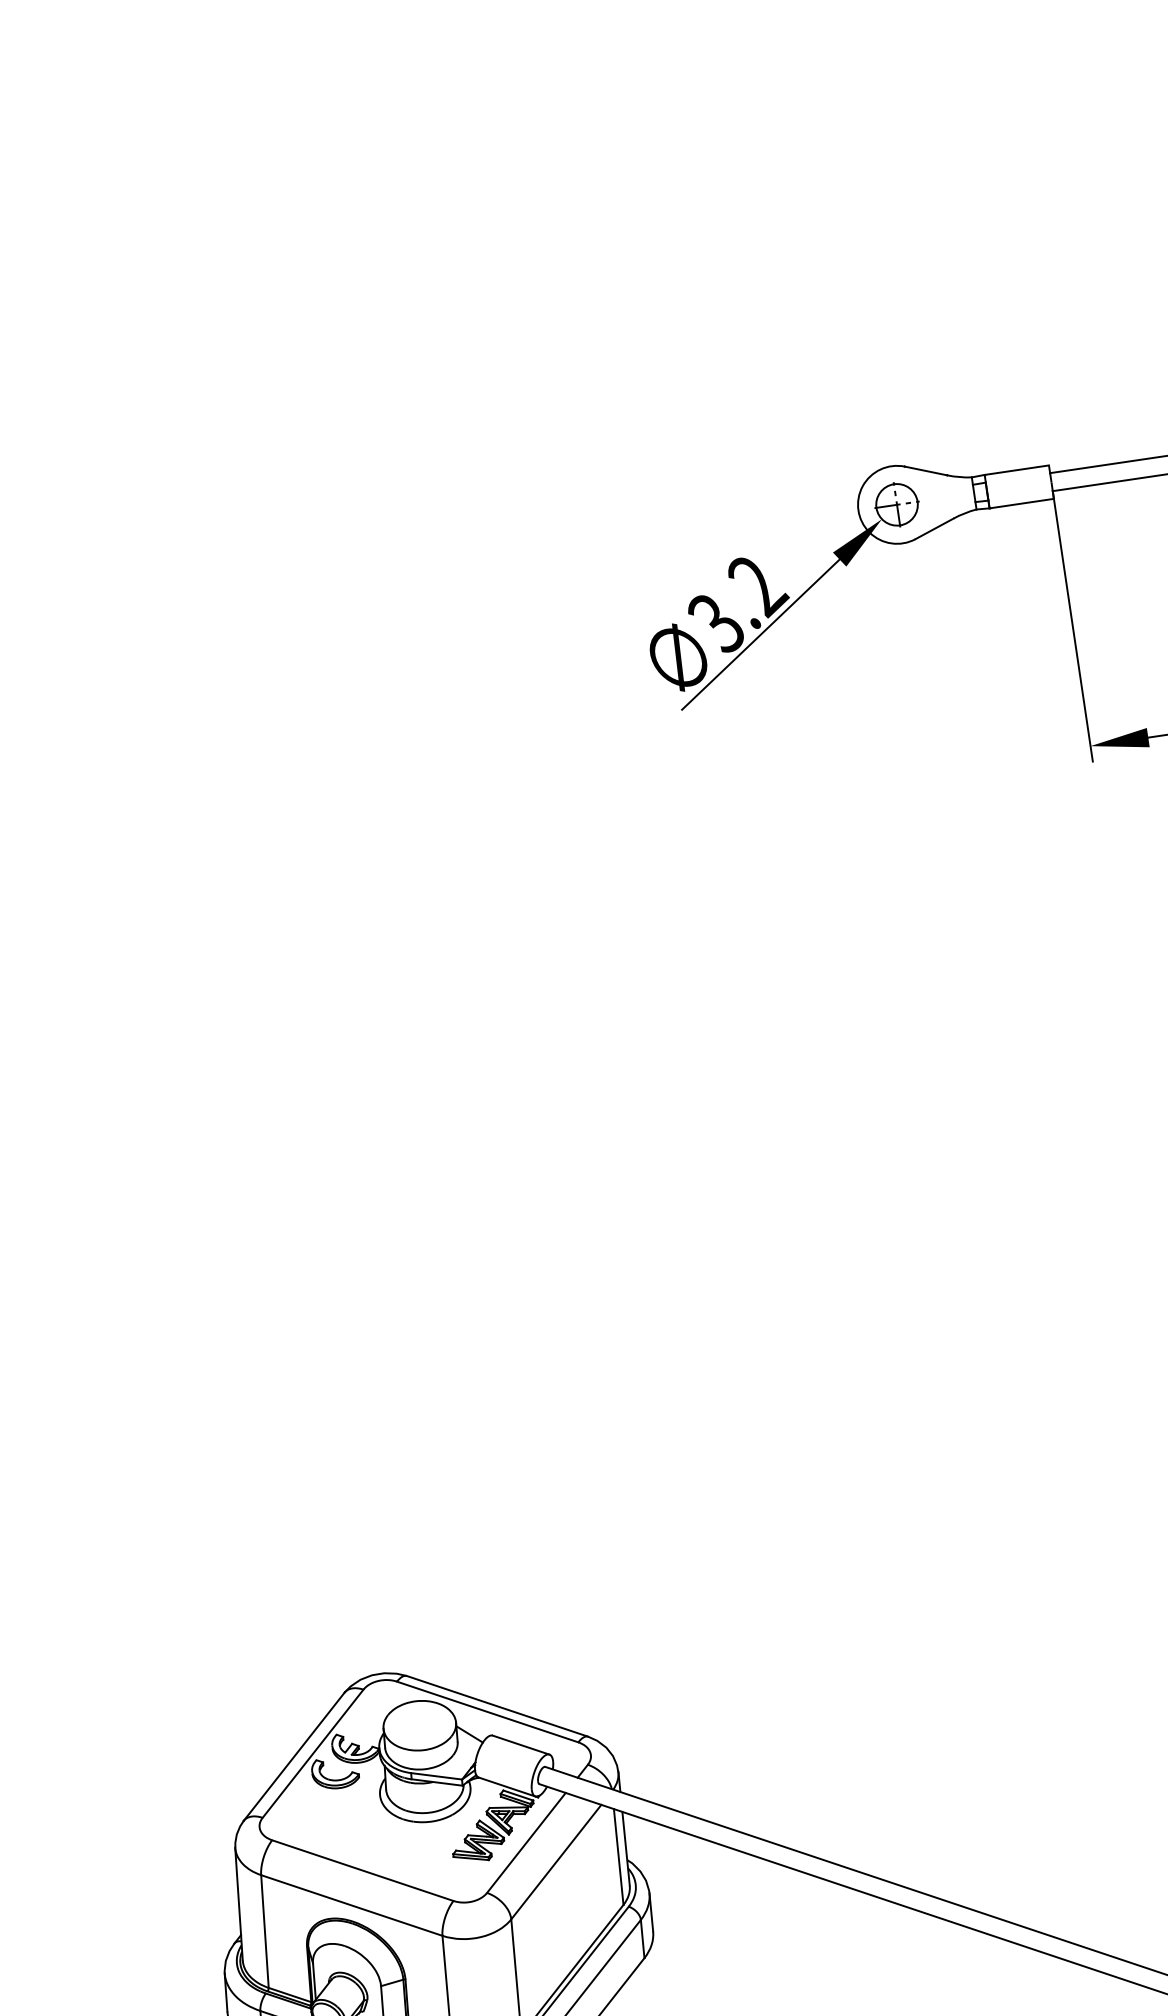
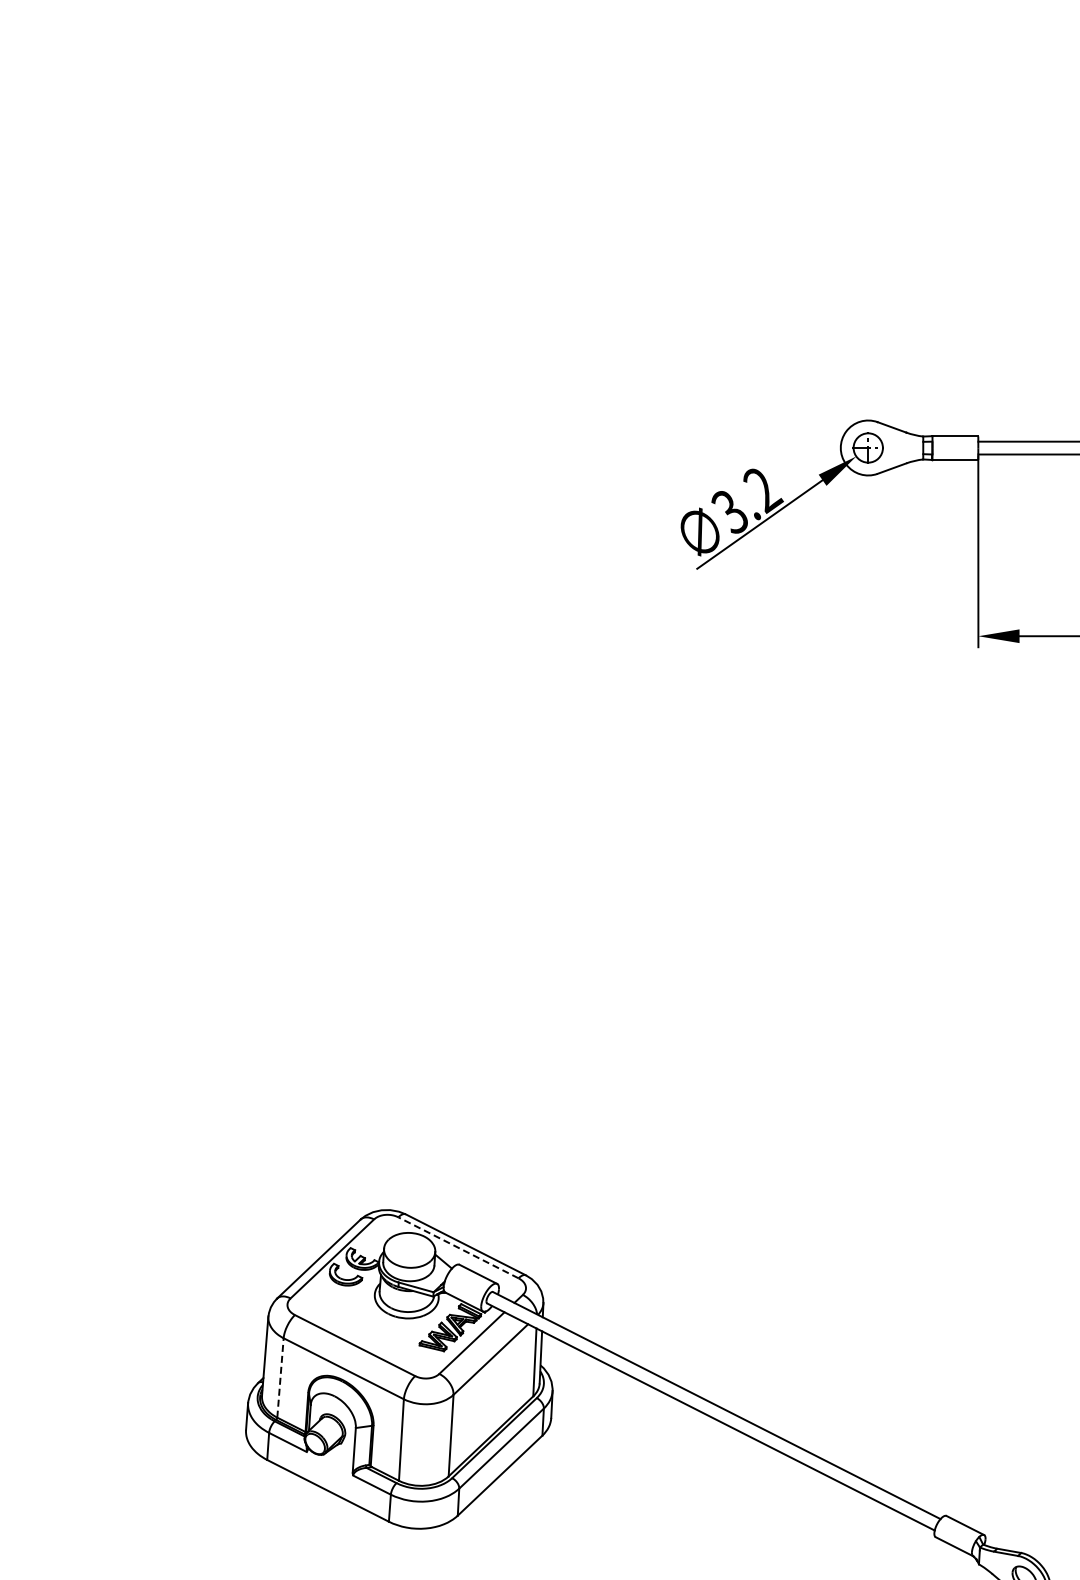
line: (486, 1711) -> (457, 1247), solid -> dashed
line: (264, 1930) -> (280, 1377), solid -> dashed

